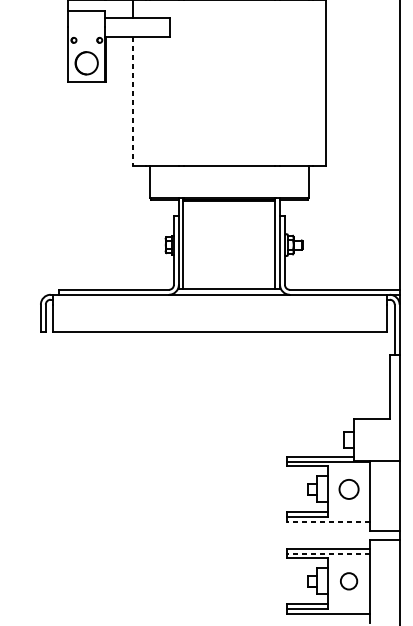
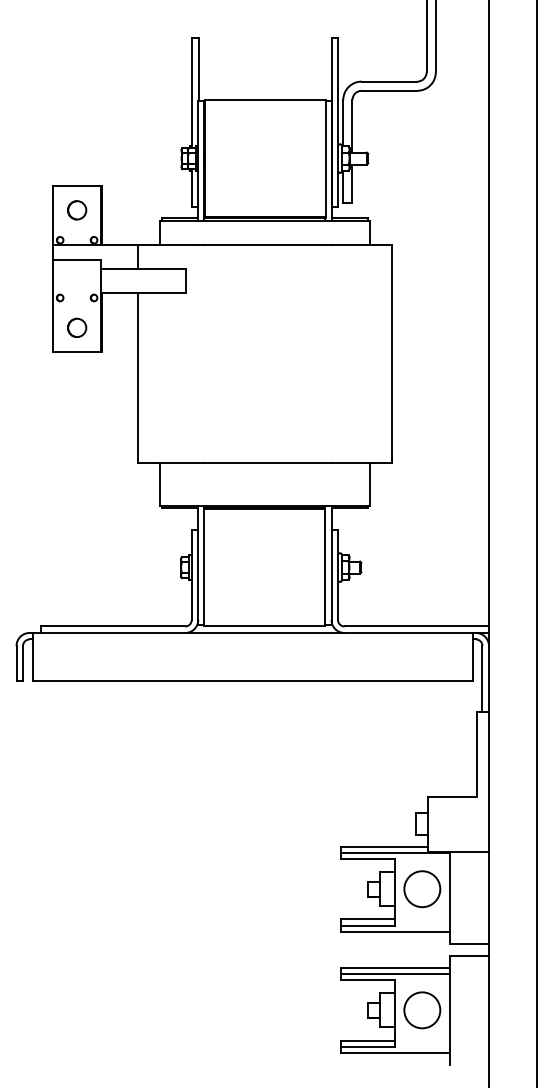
circle: (87, 62) -> (77, 327), size x0.62
line: (132, 101) -> (137, 378), dashed -> solid
circle: (349, 489) -> (422, 889), size x1.43
line: (328, 521) -> (395, 931), dashed -> solid
line: (328, 554) -> (395, 974), dashed -> solid
circle: (349, 581) -> (422, 1010), size x1.67

